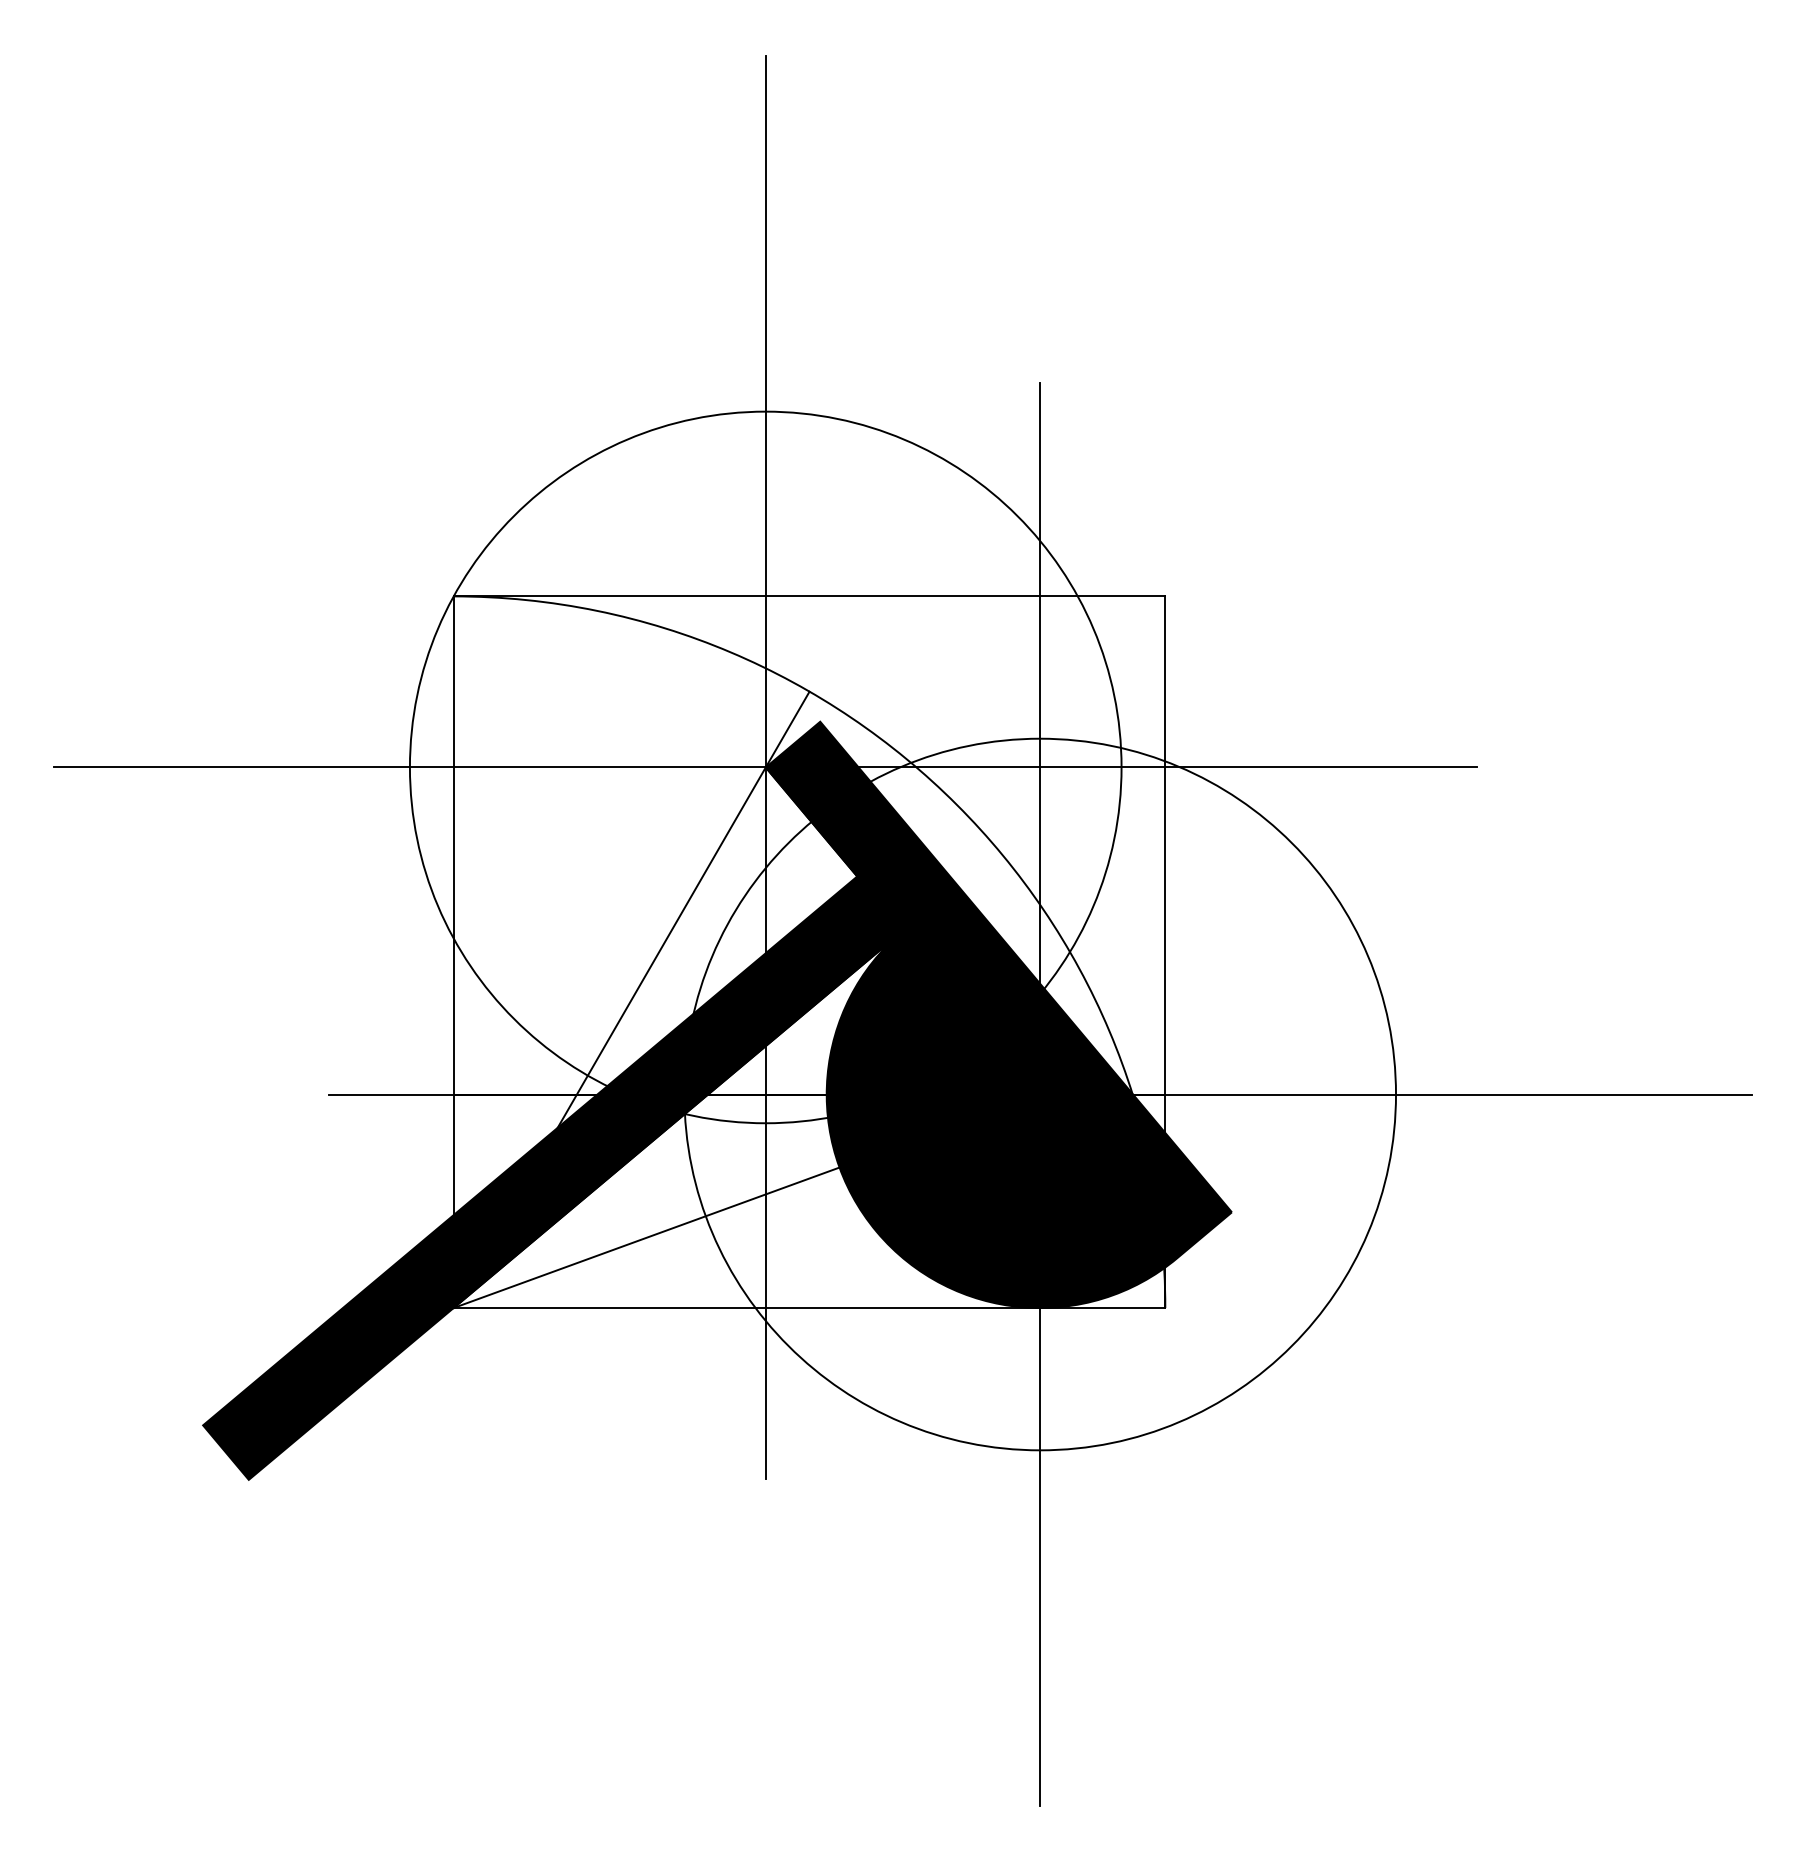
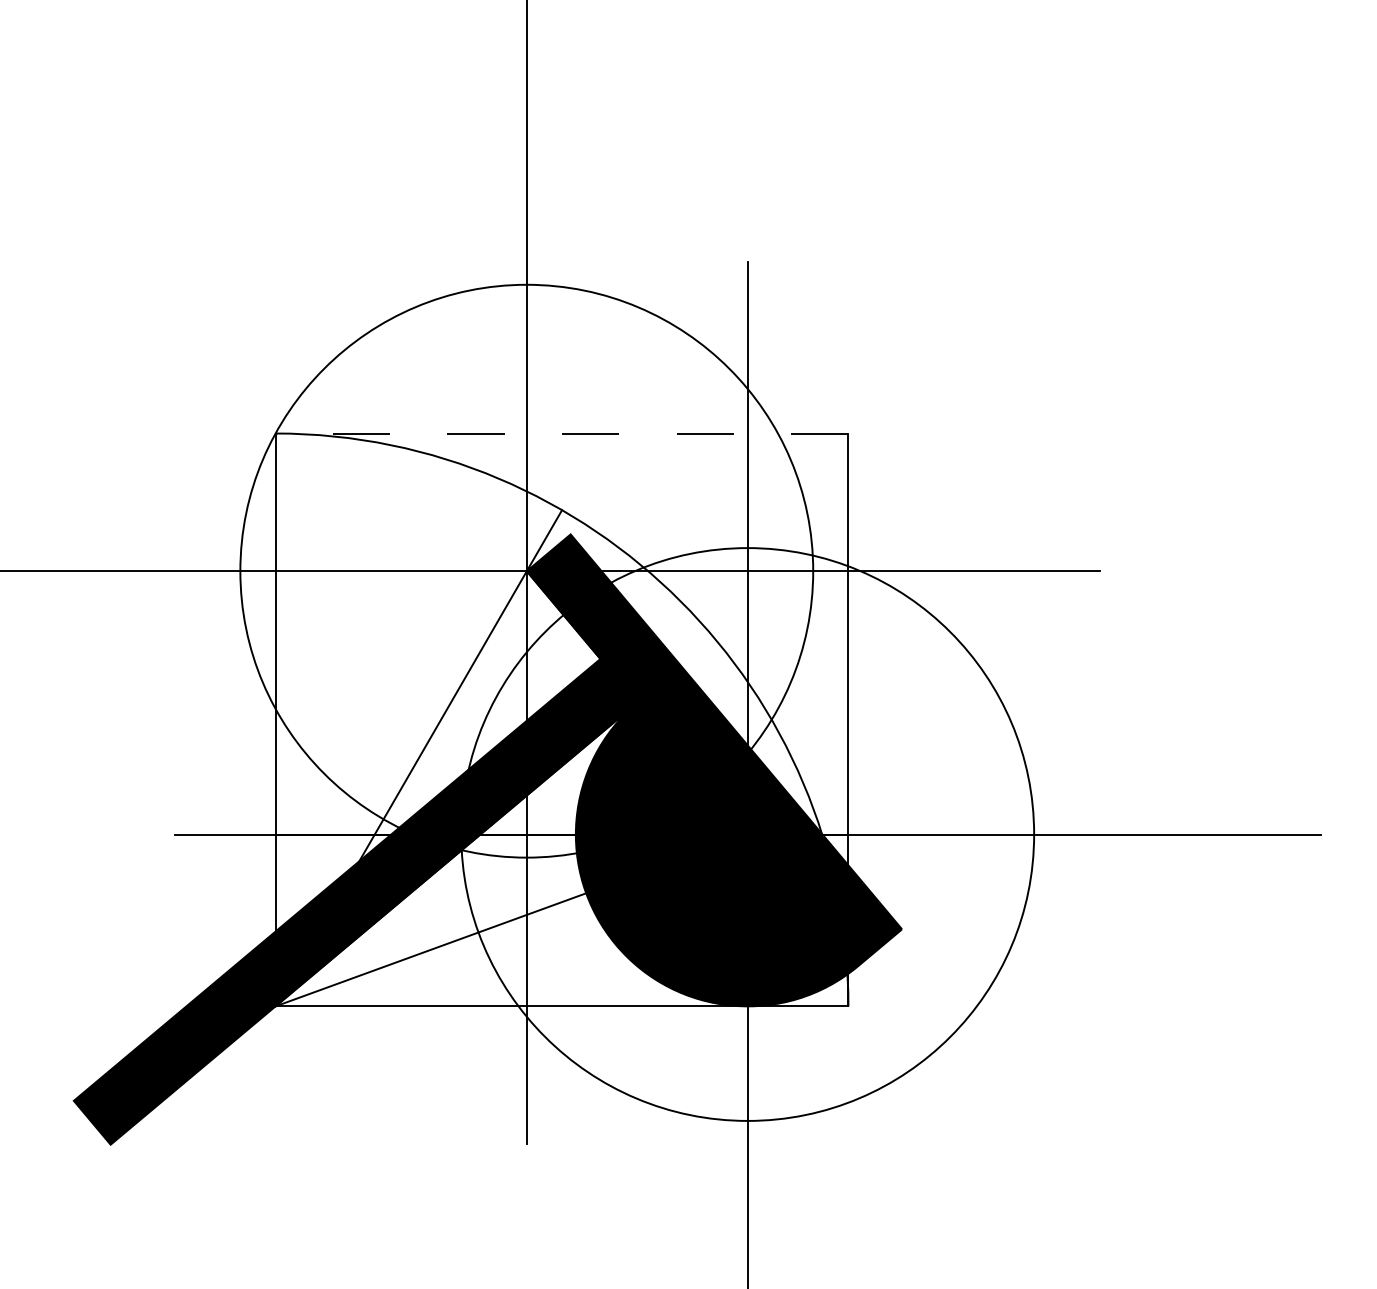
line: (809, 596) -> (562, 433), solid -> dashed

